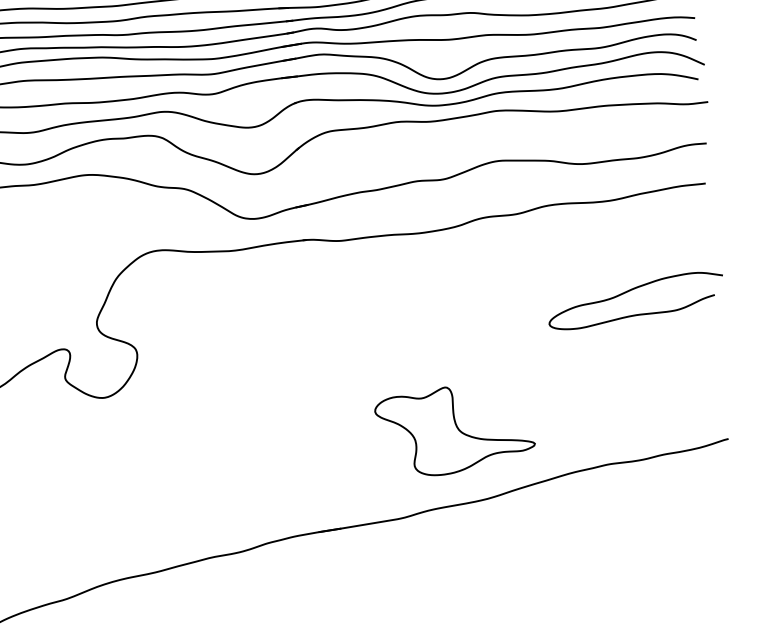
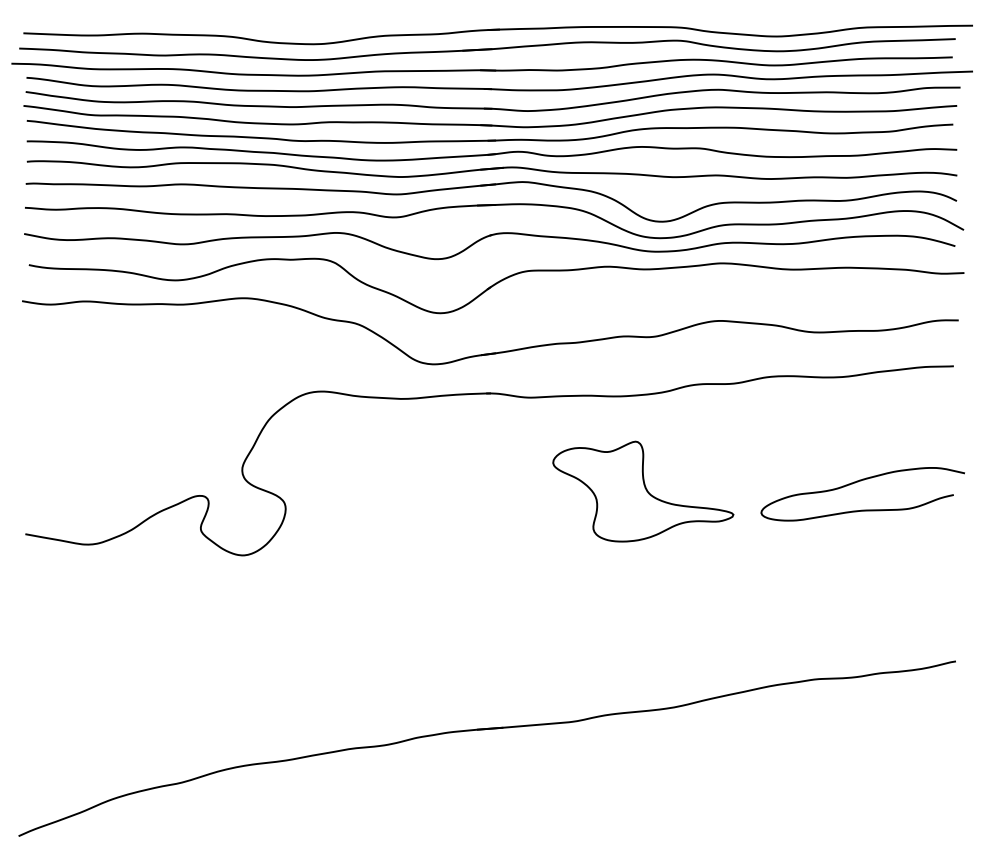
part: (455, 430) -> (643, 491), moved

